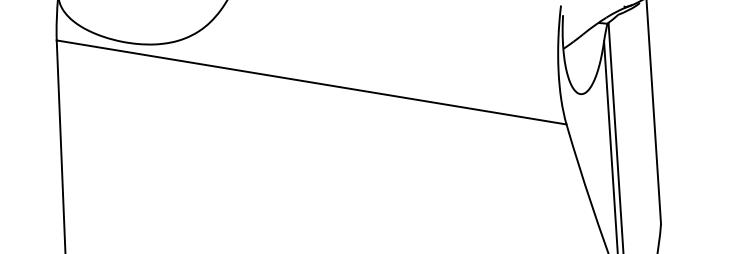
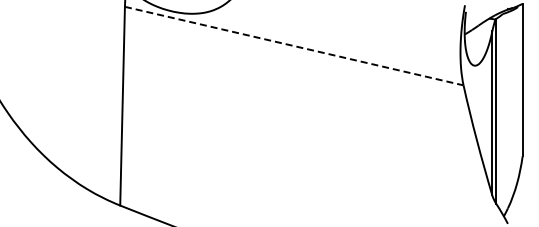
line: (312, 83) -> (294, 46), solid -> dashed

